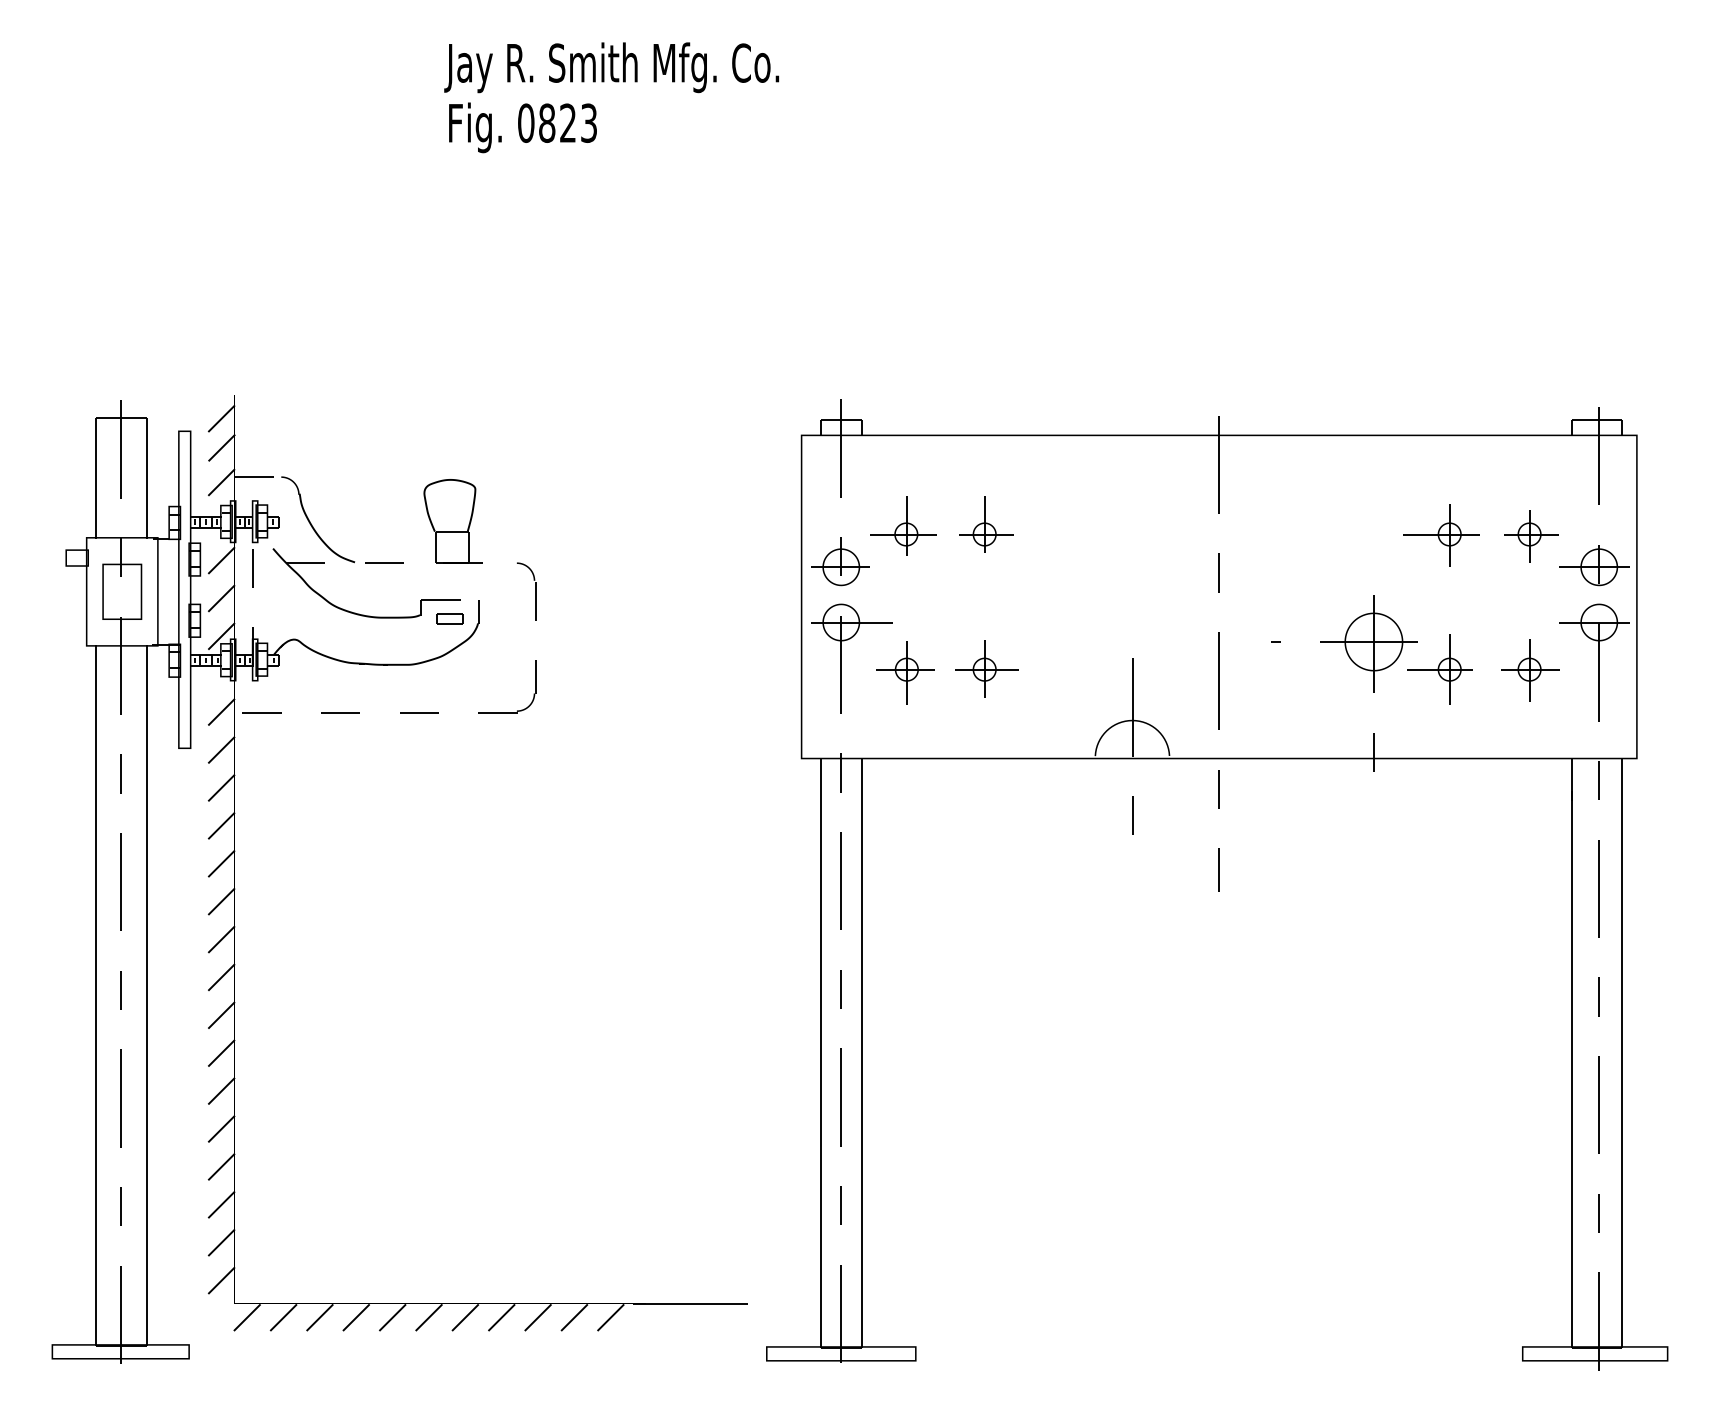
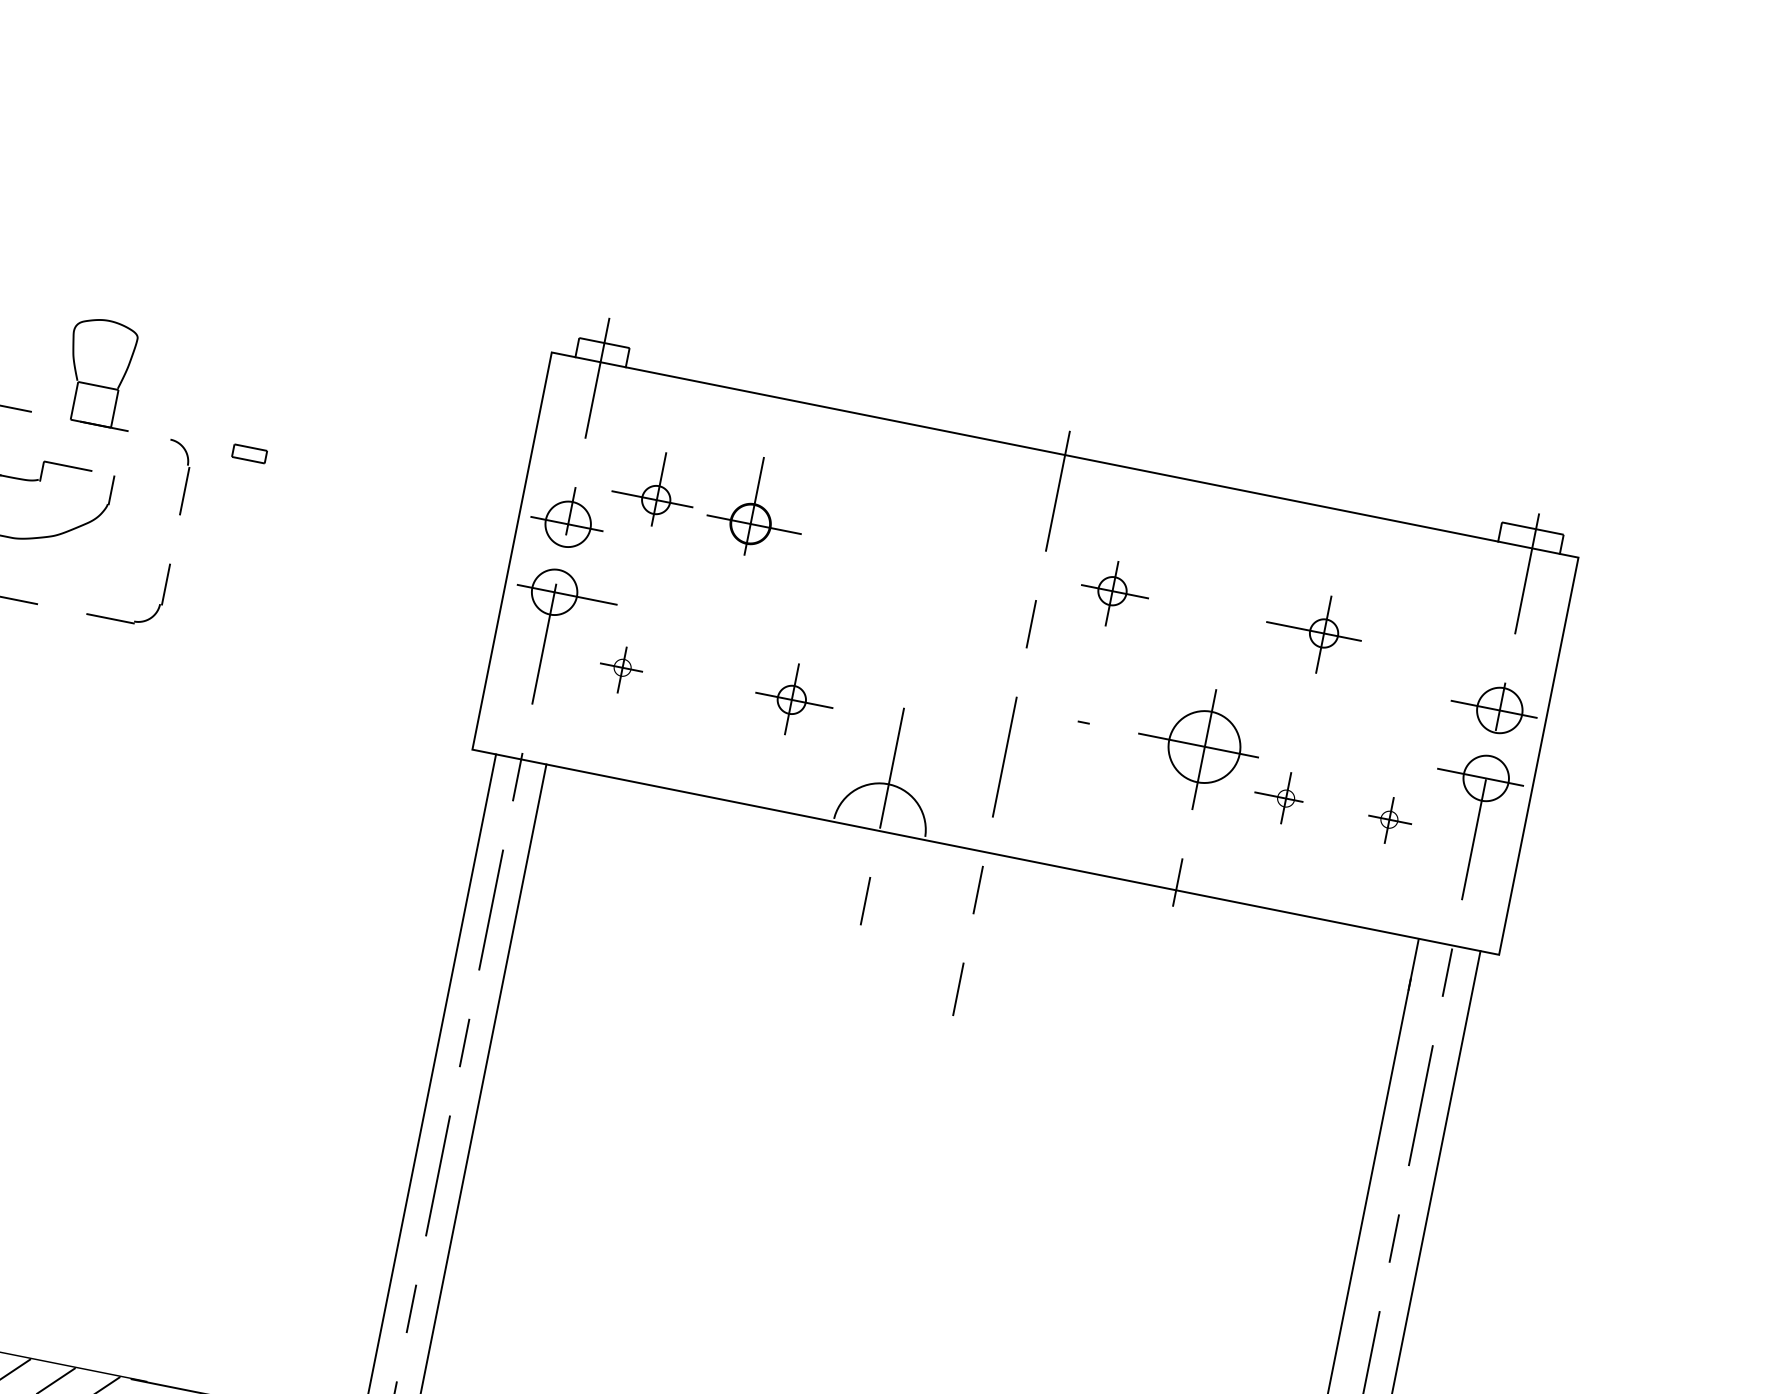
part: (986, 524) -> (757, 507), size x1.4
part: (1531, 536) -> (1114, 594), moved
part: (449, 618) -> (249, 453), moved
part: (986, 668) -> (794, 698), moved
part: (1439, 669) -> (1278, 796), size x0.6
part: (1530, 670) -> (1389, 820), size x0.6
part: (905, 672) -> (621, 669), size x0.6

